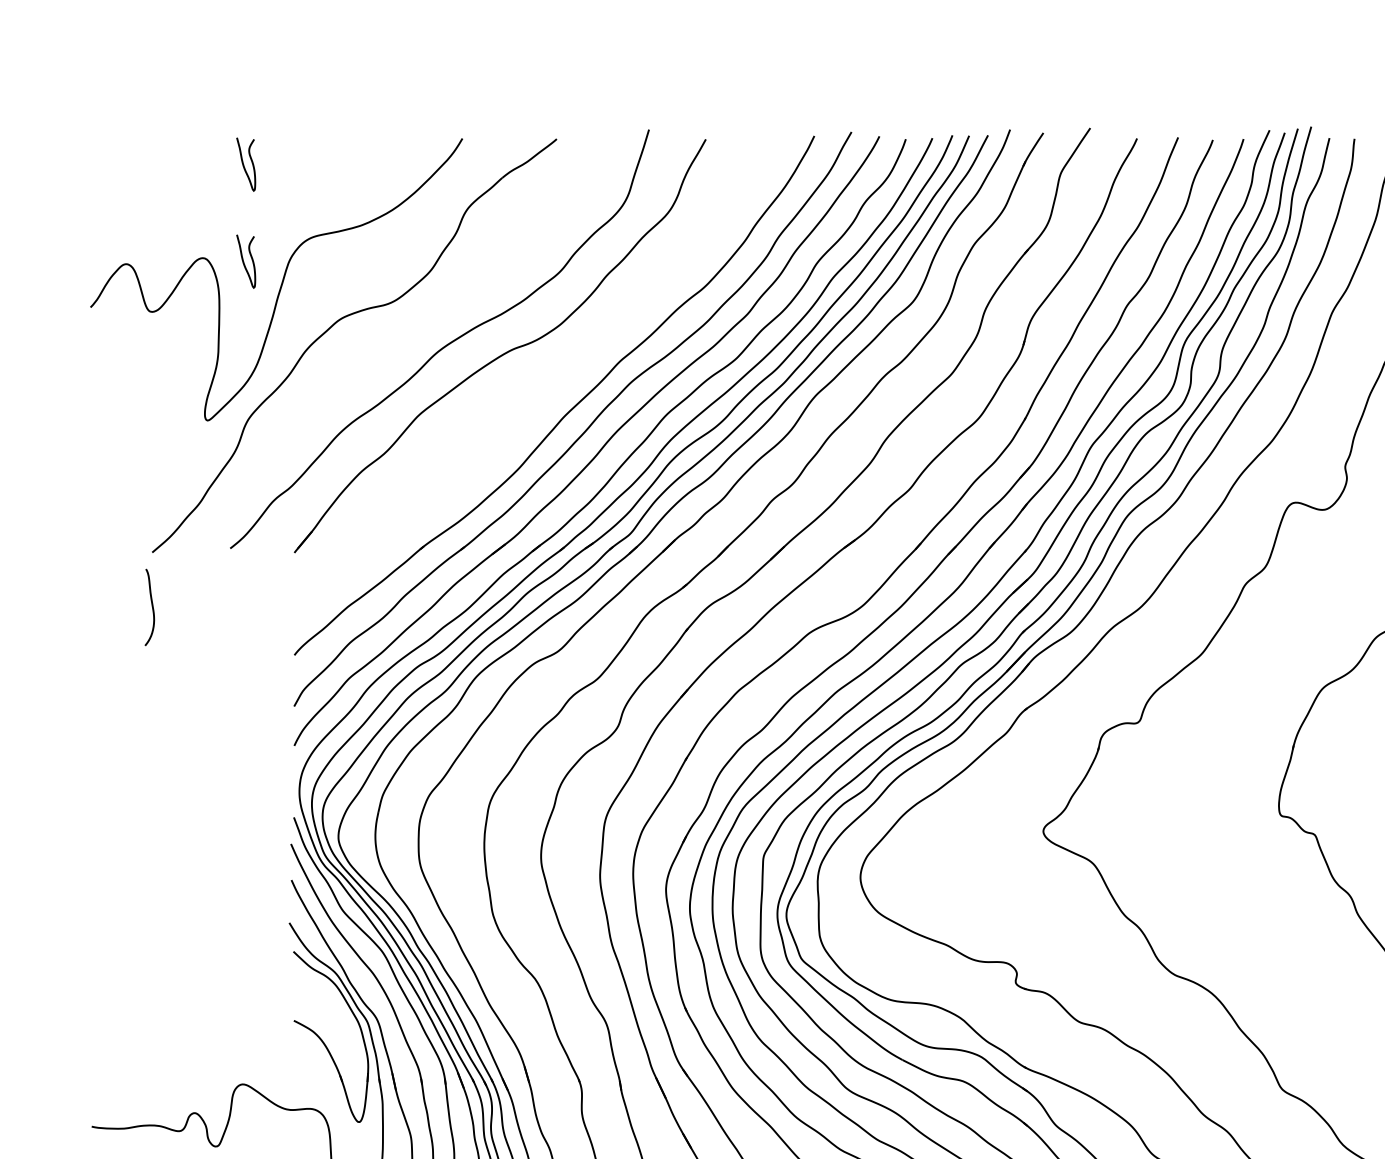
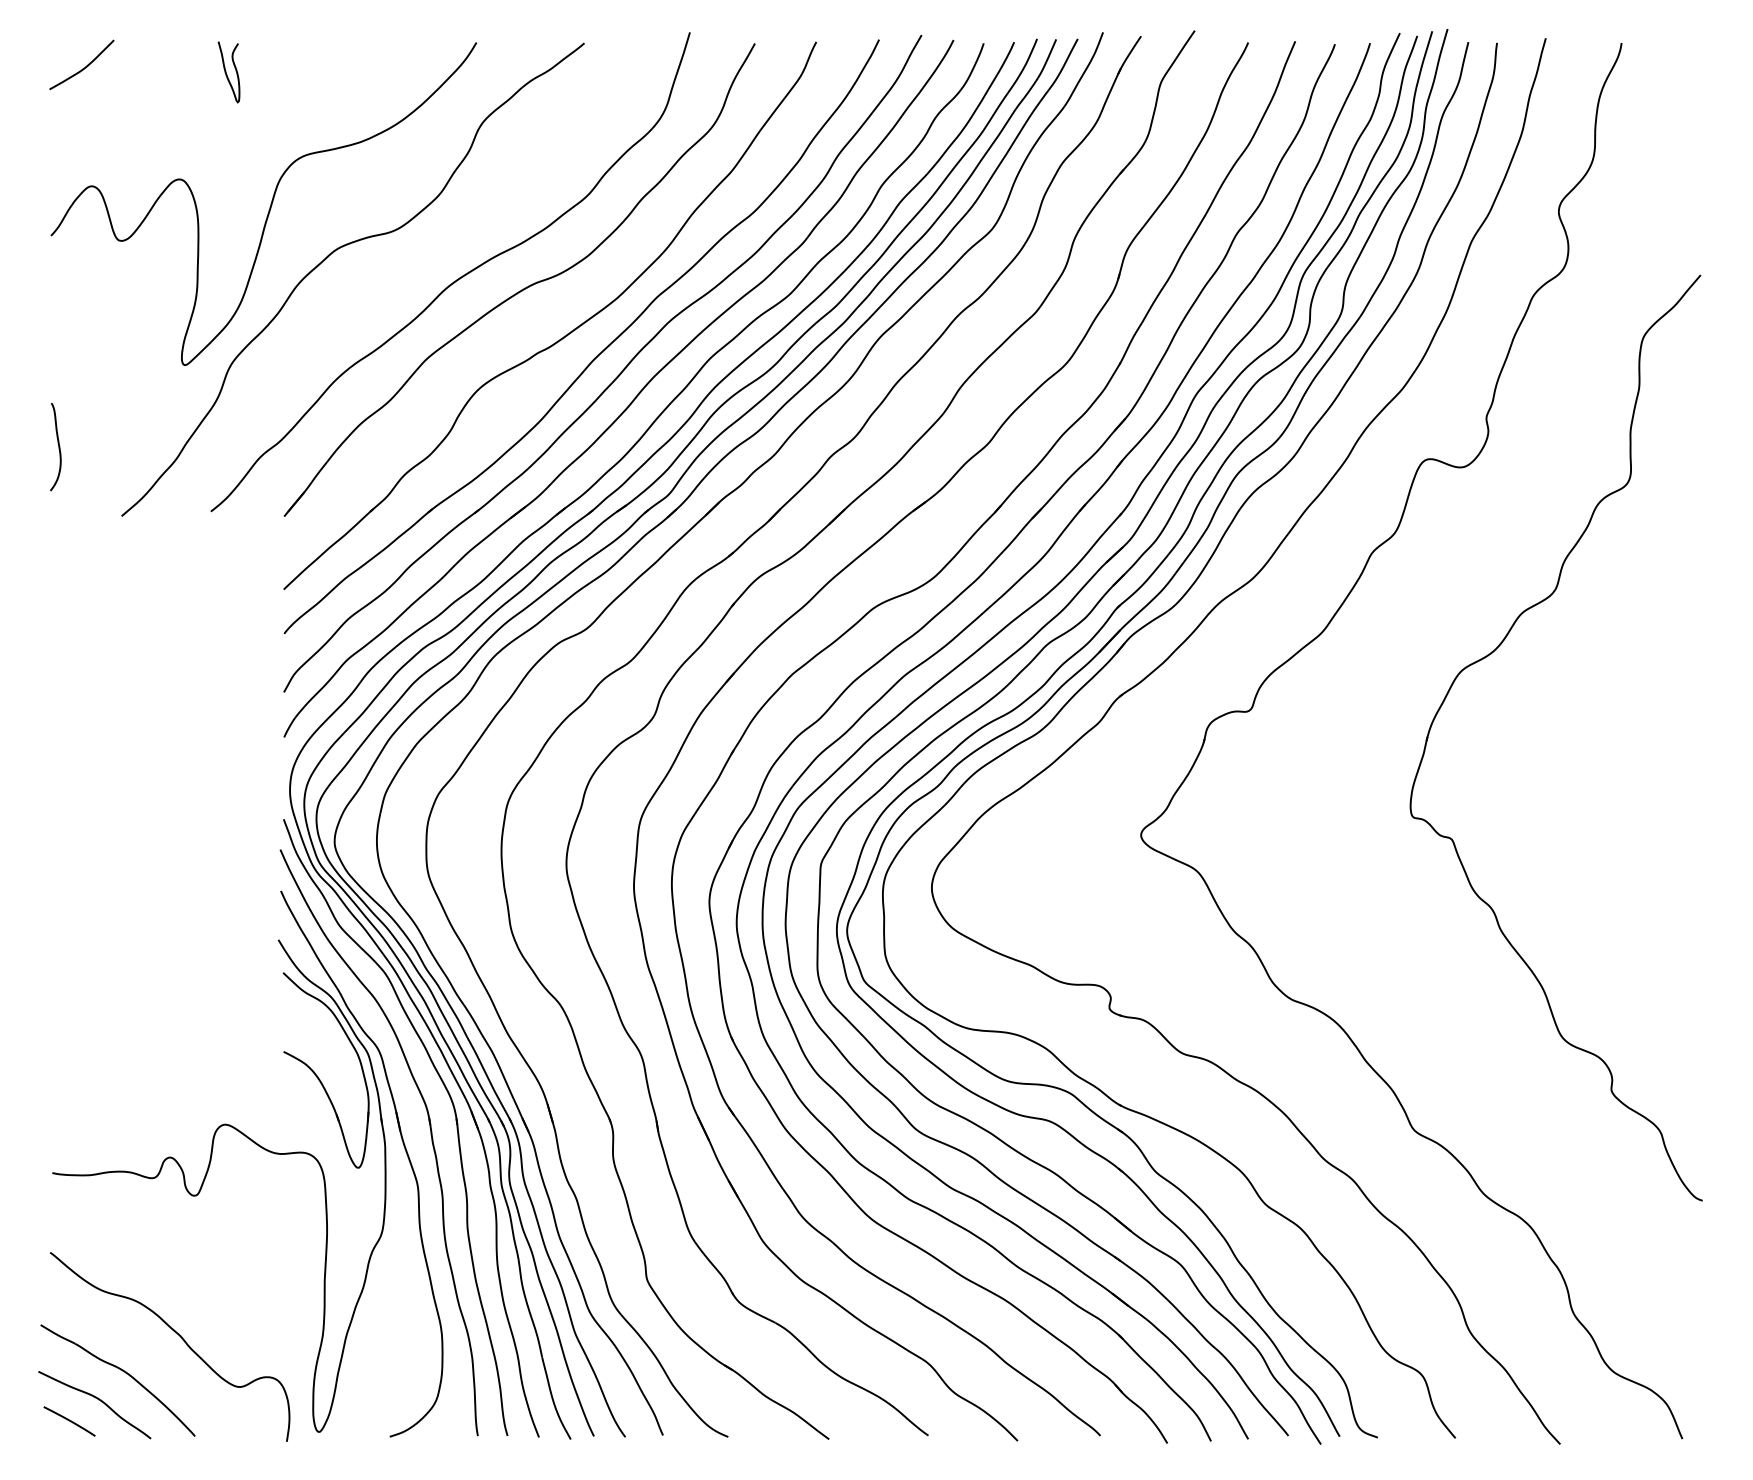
curve: (118, 161) -> (82, 68), added
curve: (243, 261) -> (226, 183), removed
part: (538, 395) -> (563, 336), added
curve: (152, 607) -> (58, 447), moved

